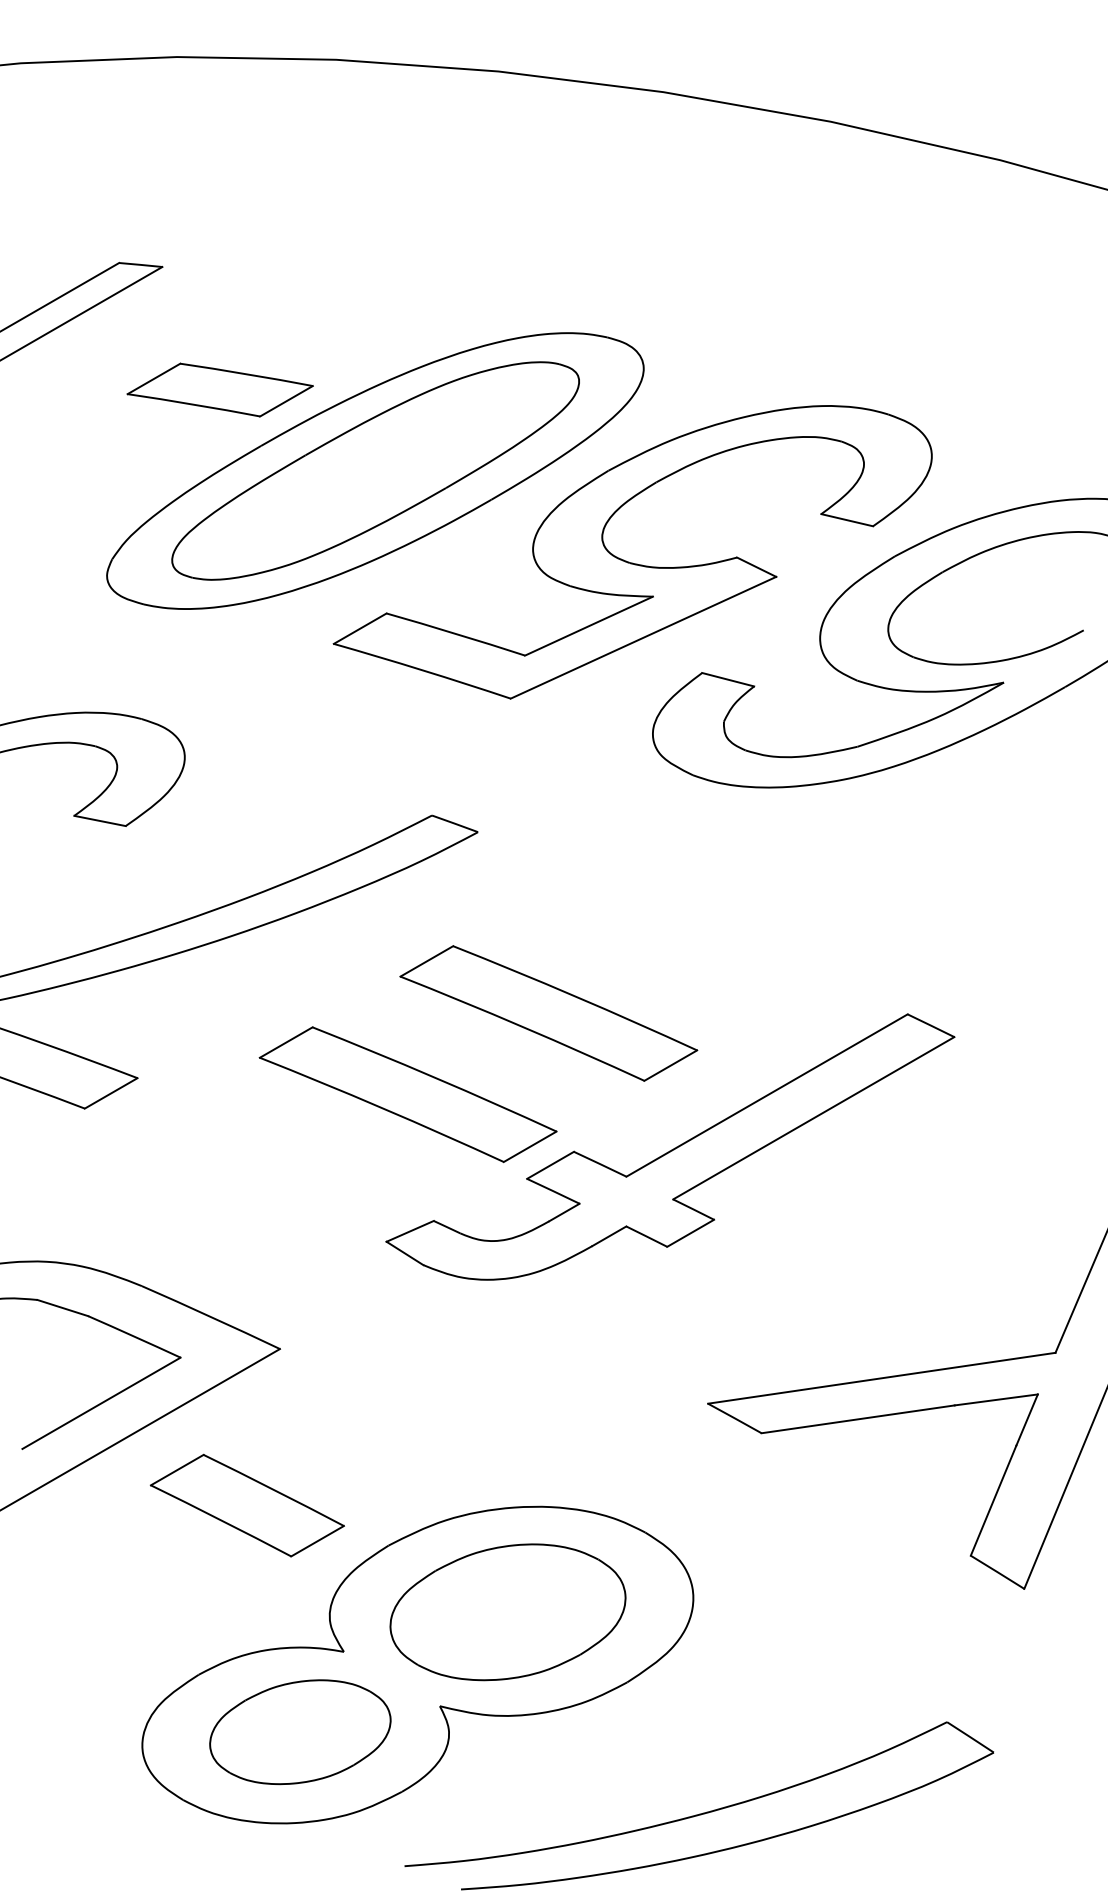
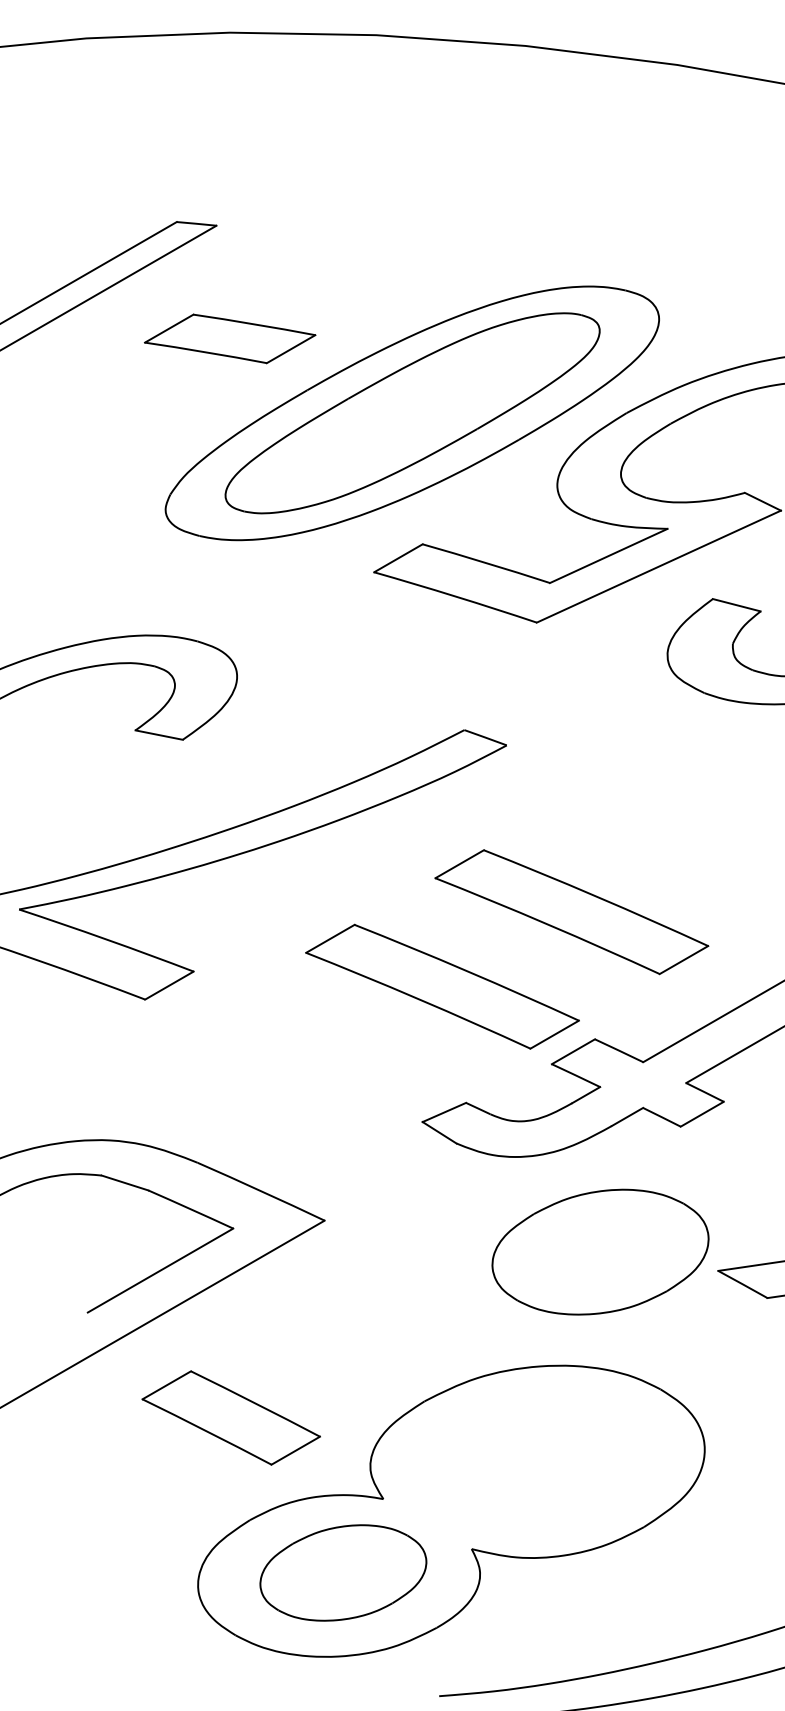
part: (219, 389) -> (229, 338), moved
part: (246, 1505) -> (230, 1417), moved
part: (507, 1612) -> (600, 1252), moved

